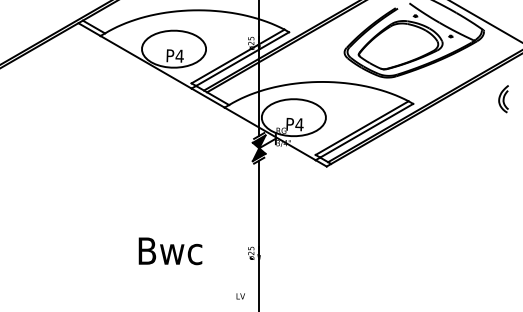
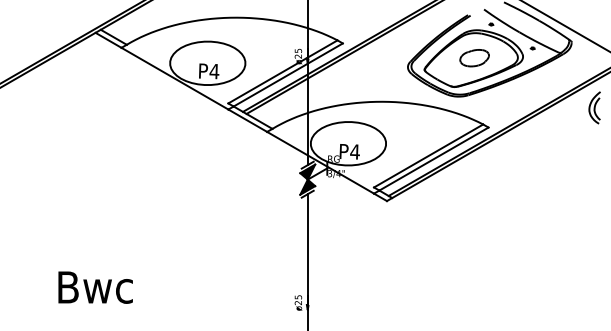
part: (401, 44) -> (474, 57), added
part: (503, 99) -> (594, 108), moved
text: (170, 251) -> (95, 287), moved

